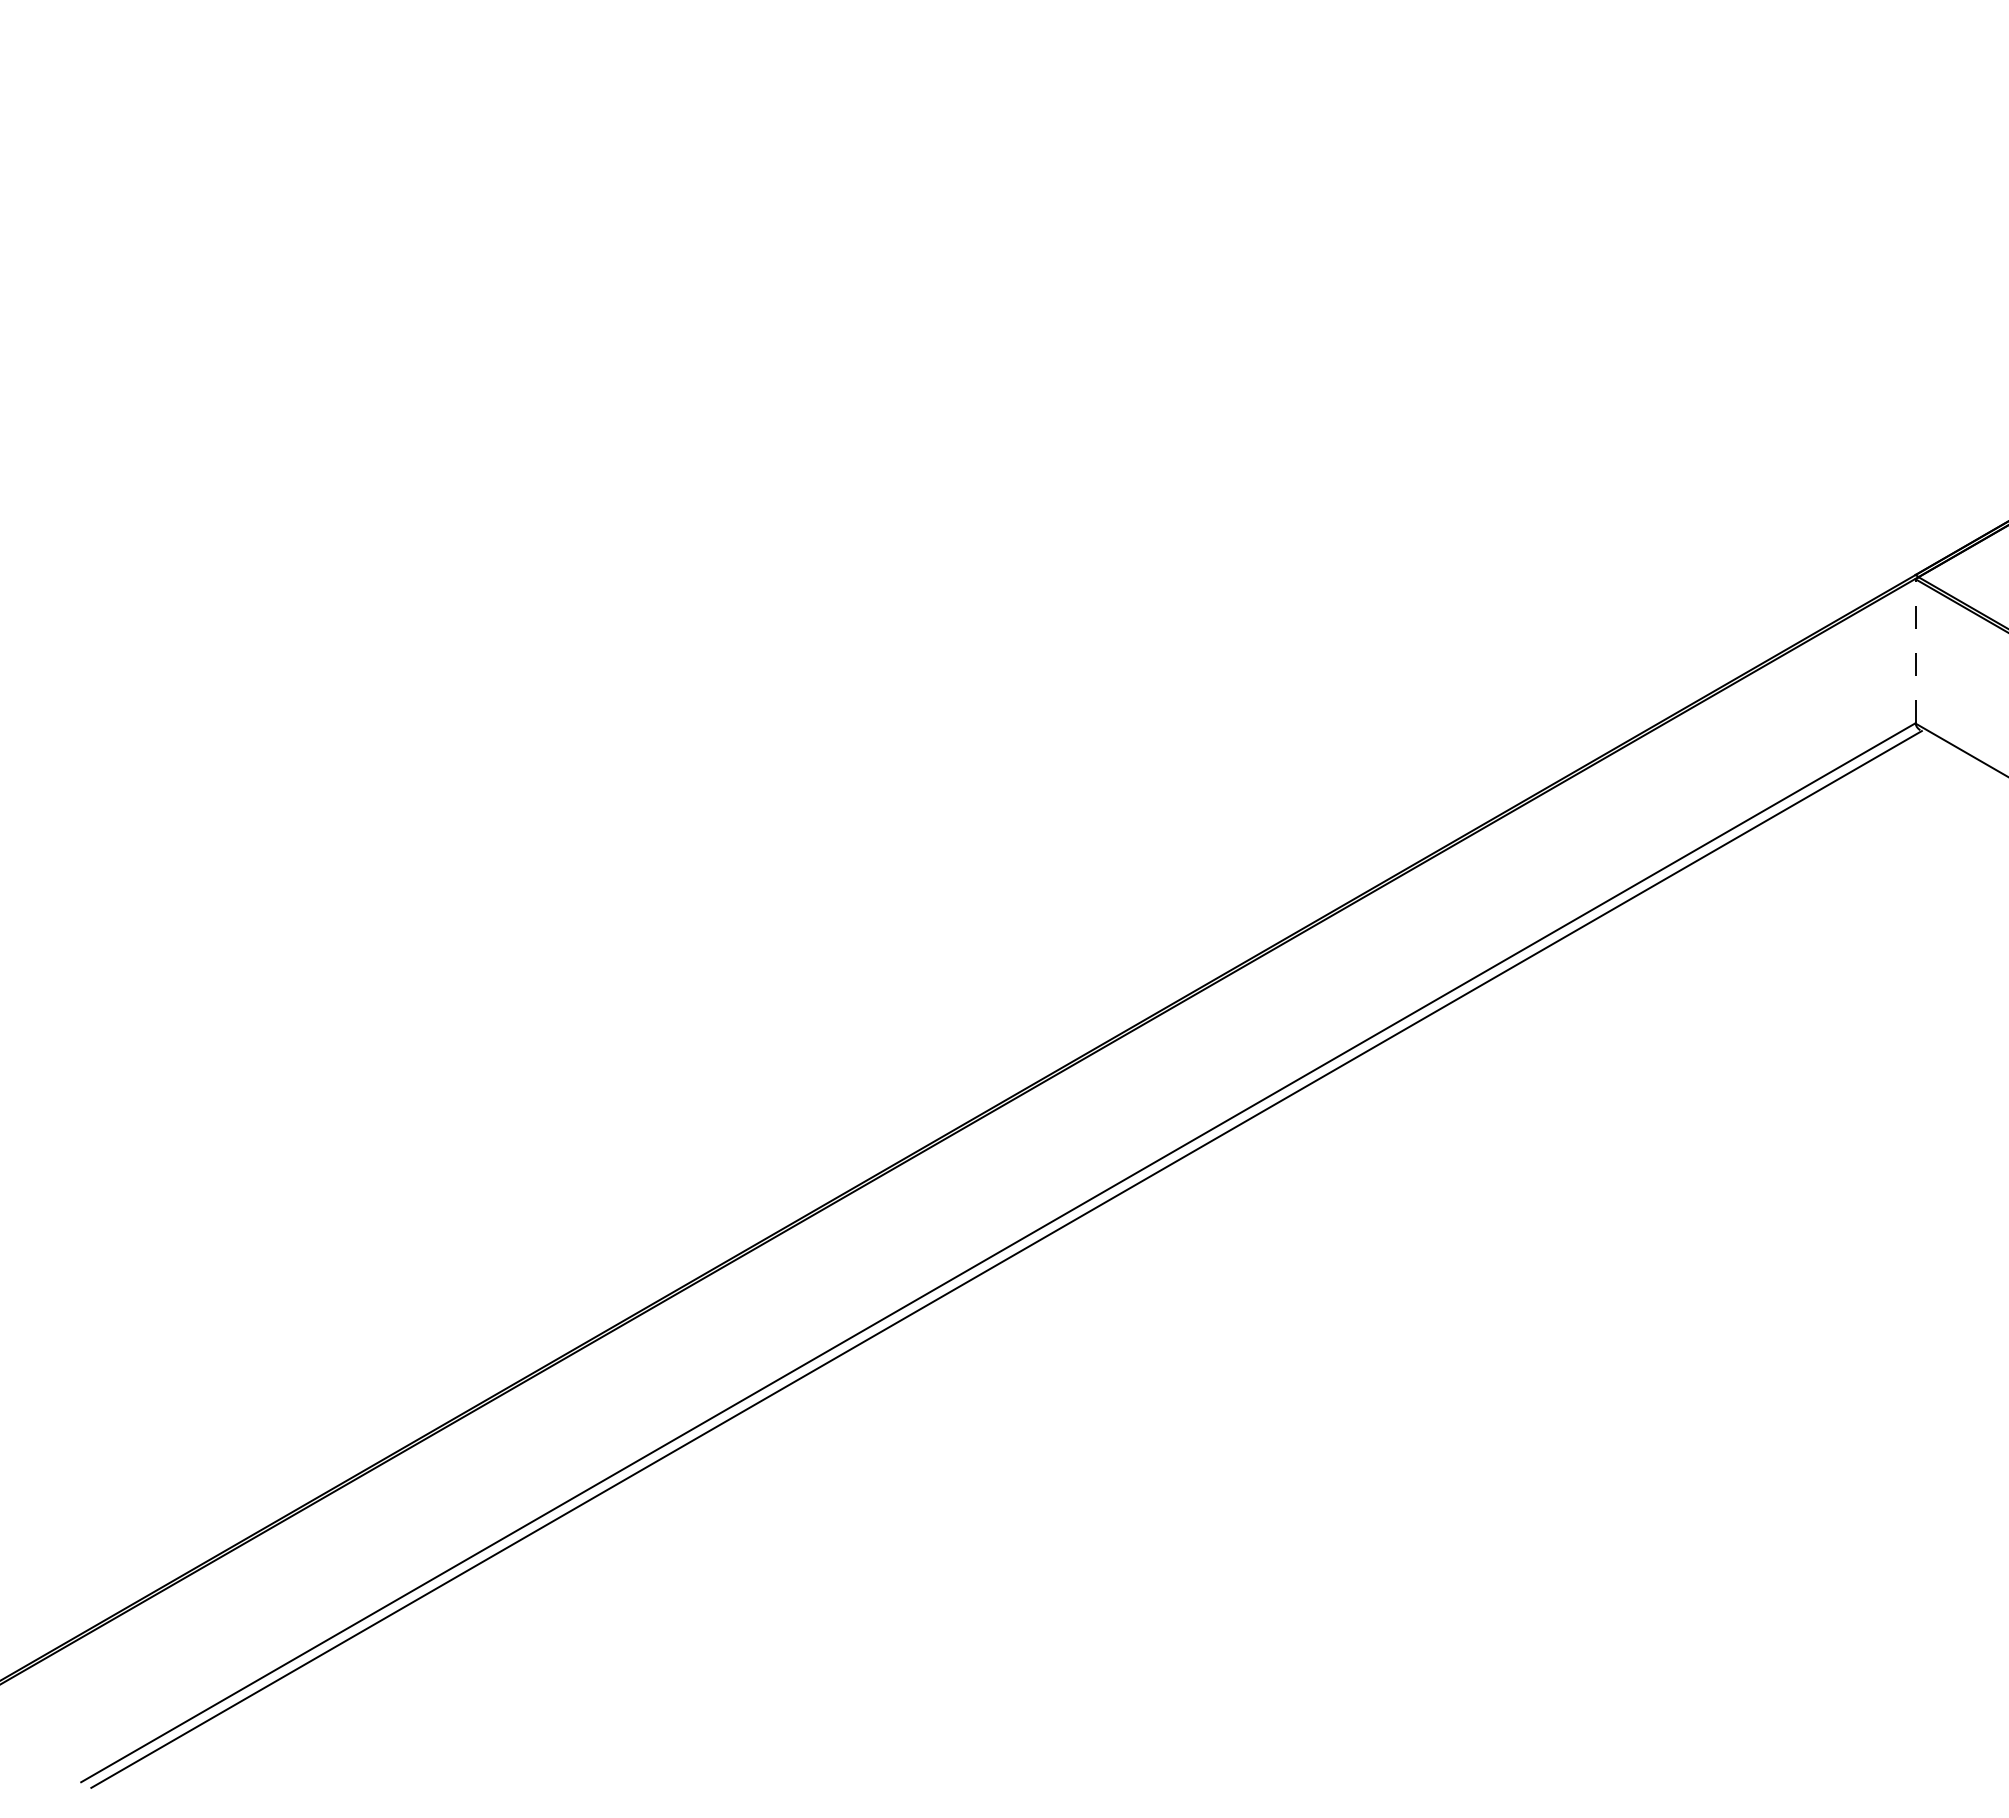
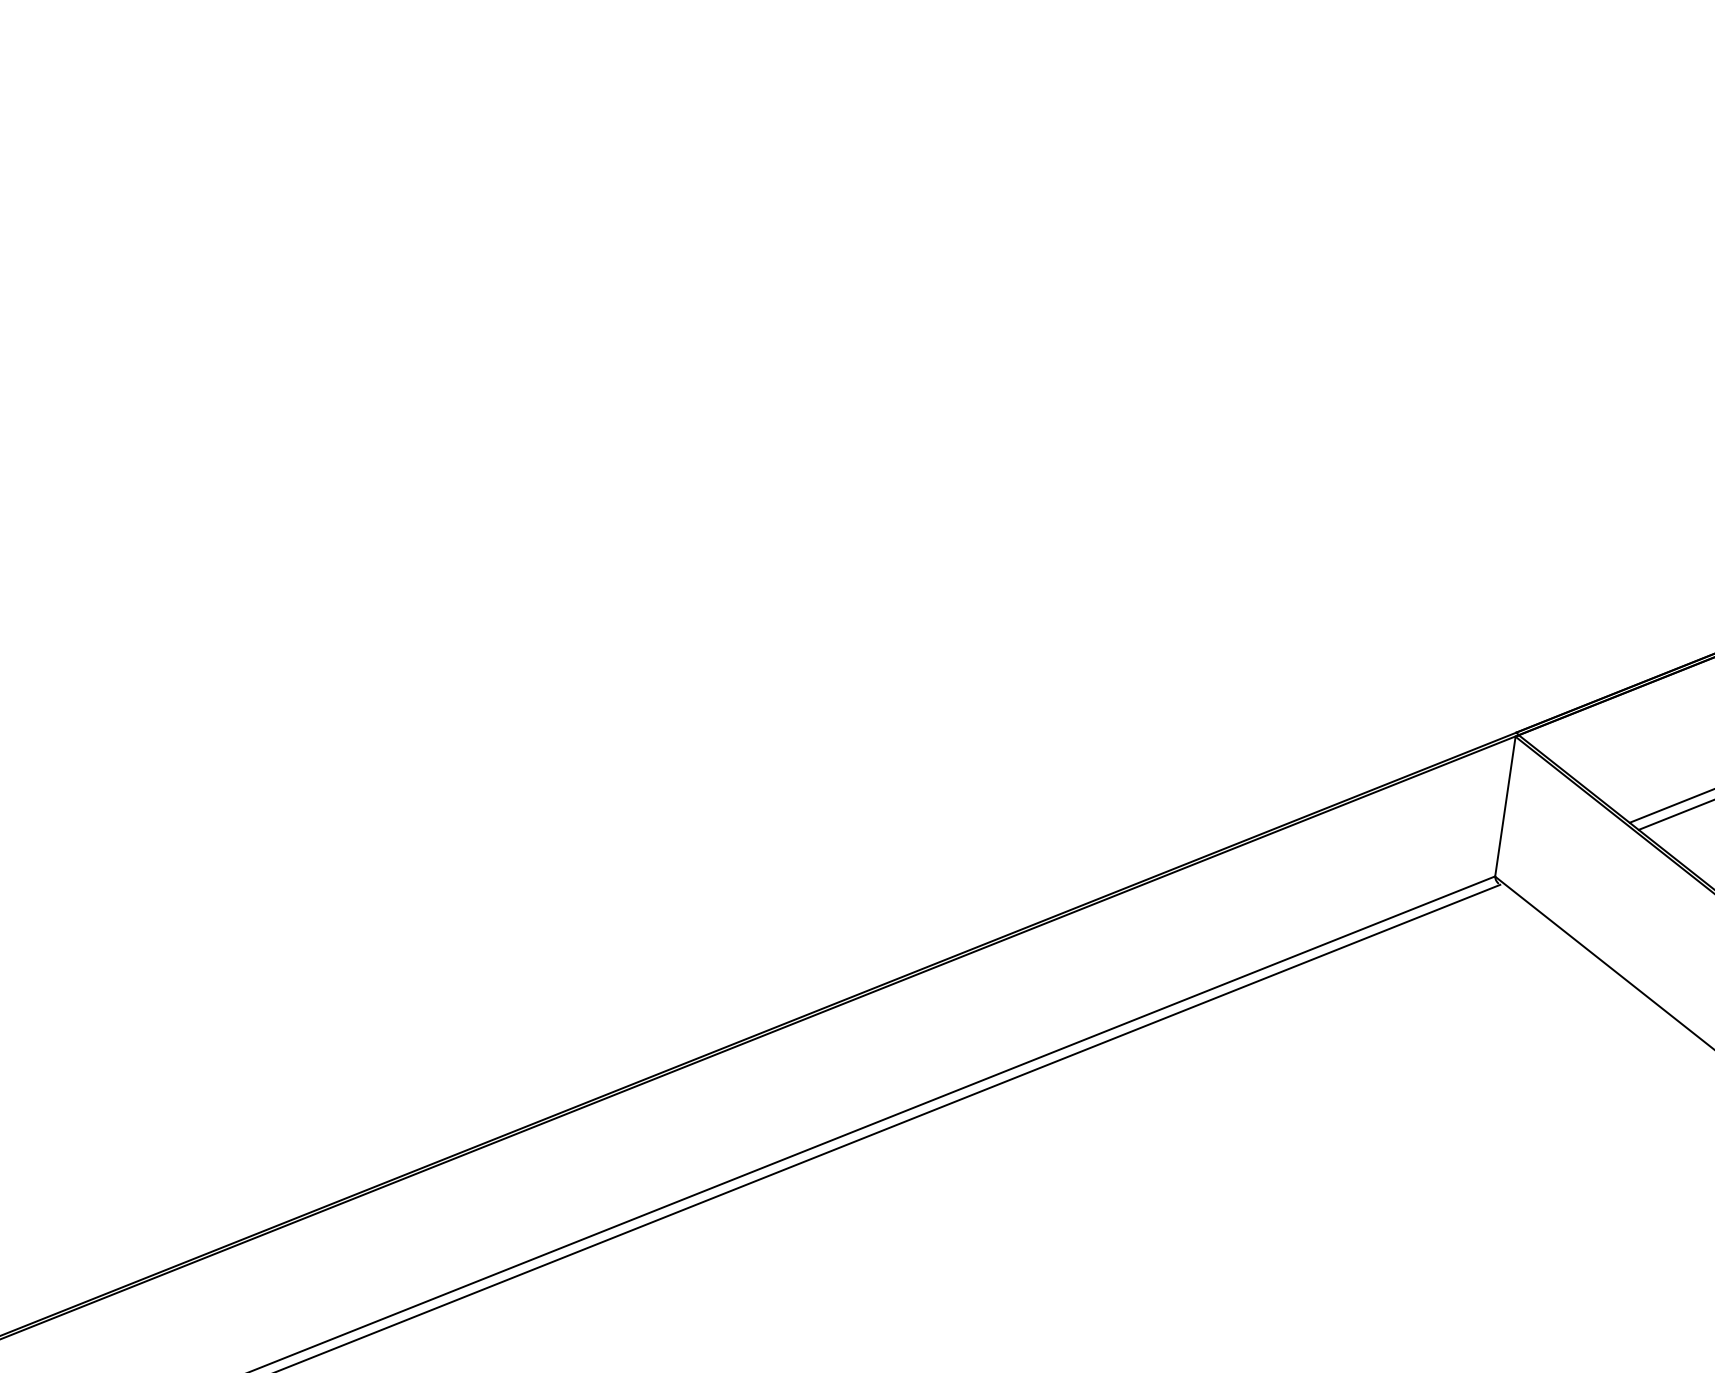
line: (1915, 650) -> (1505, 805), dashed -> solid

